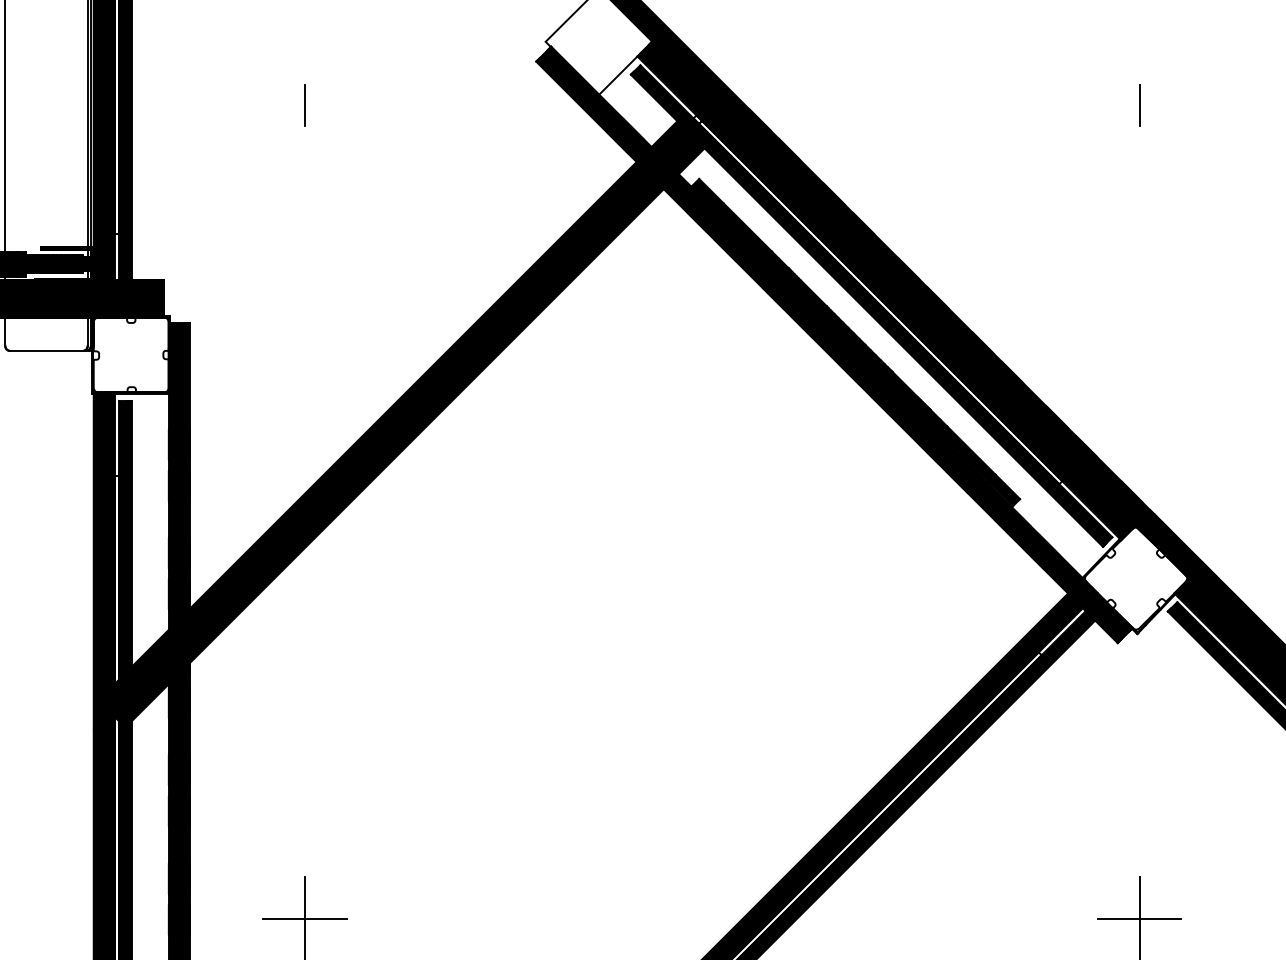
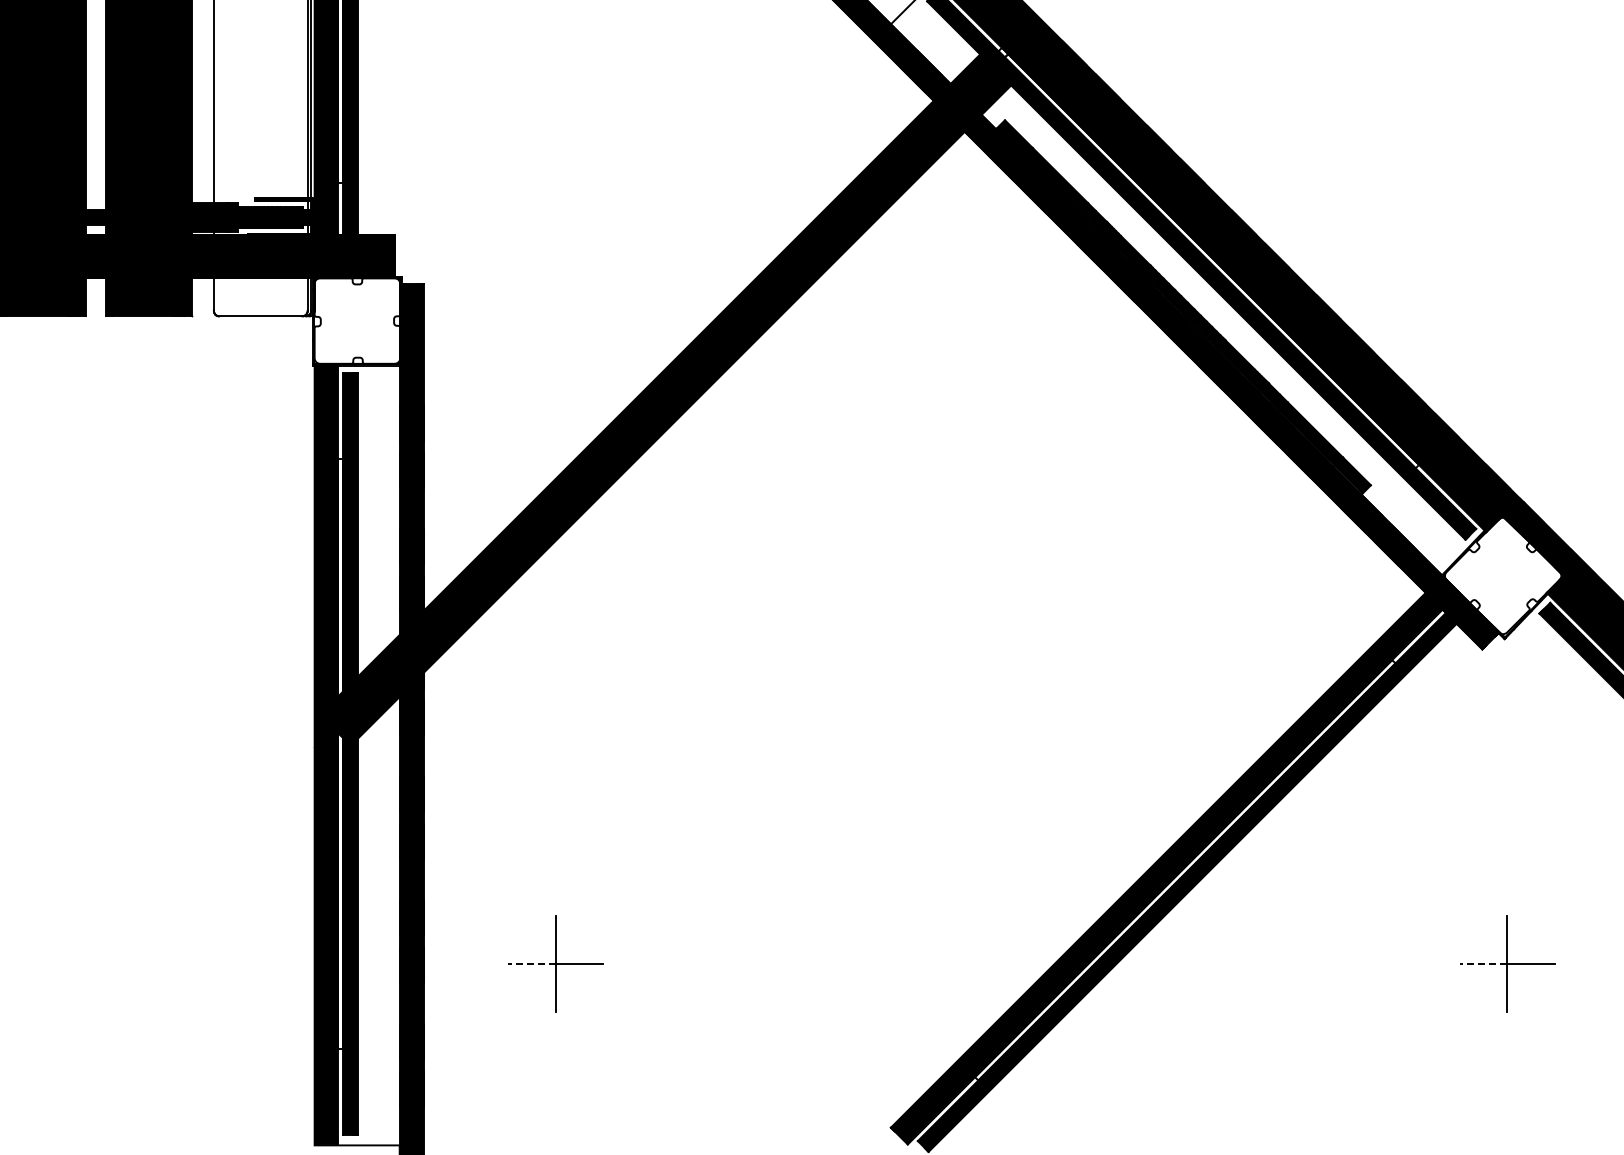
line: (304, 105) -> (555, 36), removed
line: (1139, 105) -> (1507, 36), removed
line: (283, 919) -> (531, 964), solid -> dashed
line: (1118, 919) -> (1483, 964), solid -> dashed

